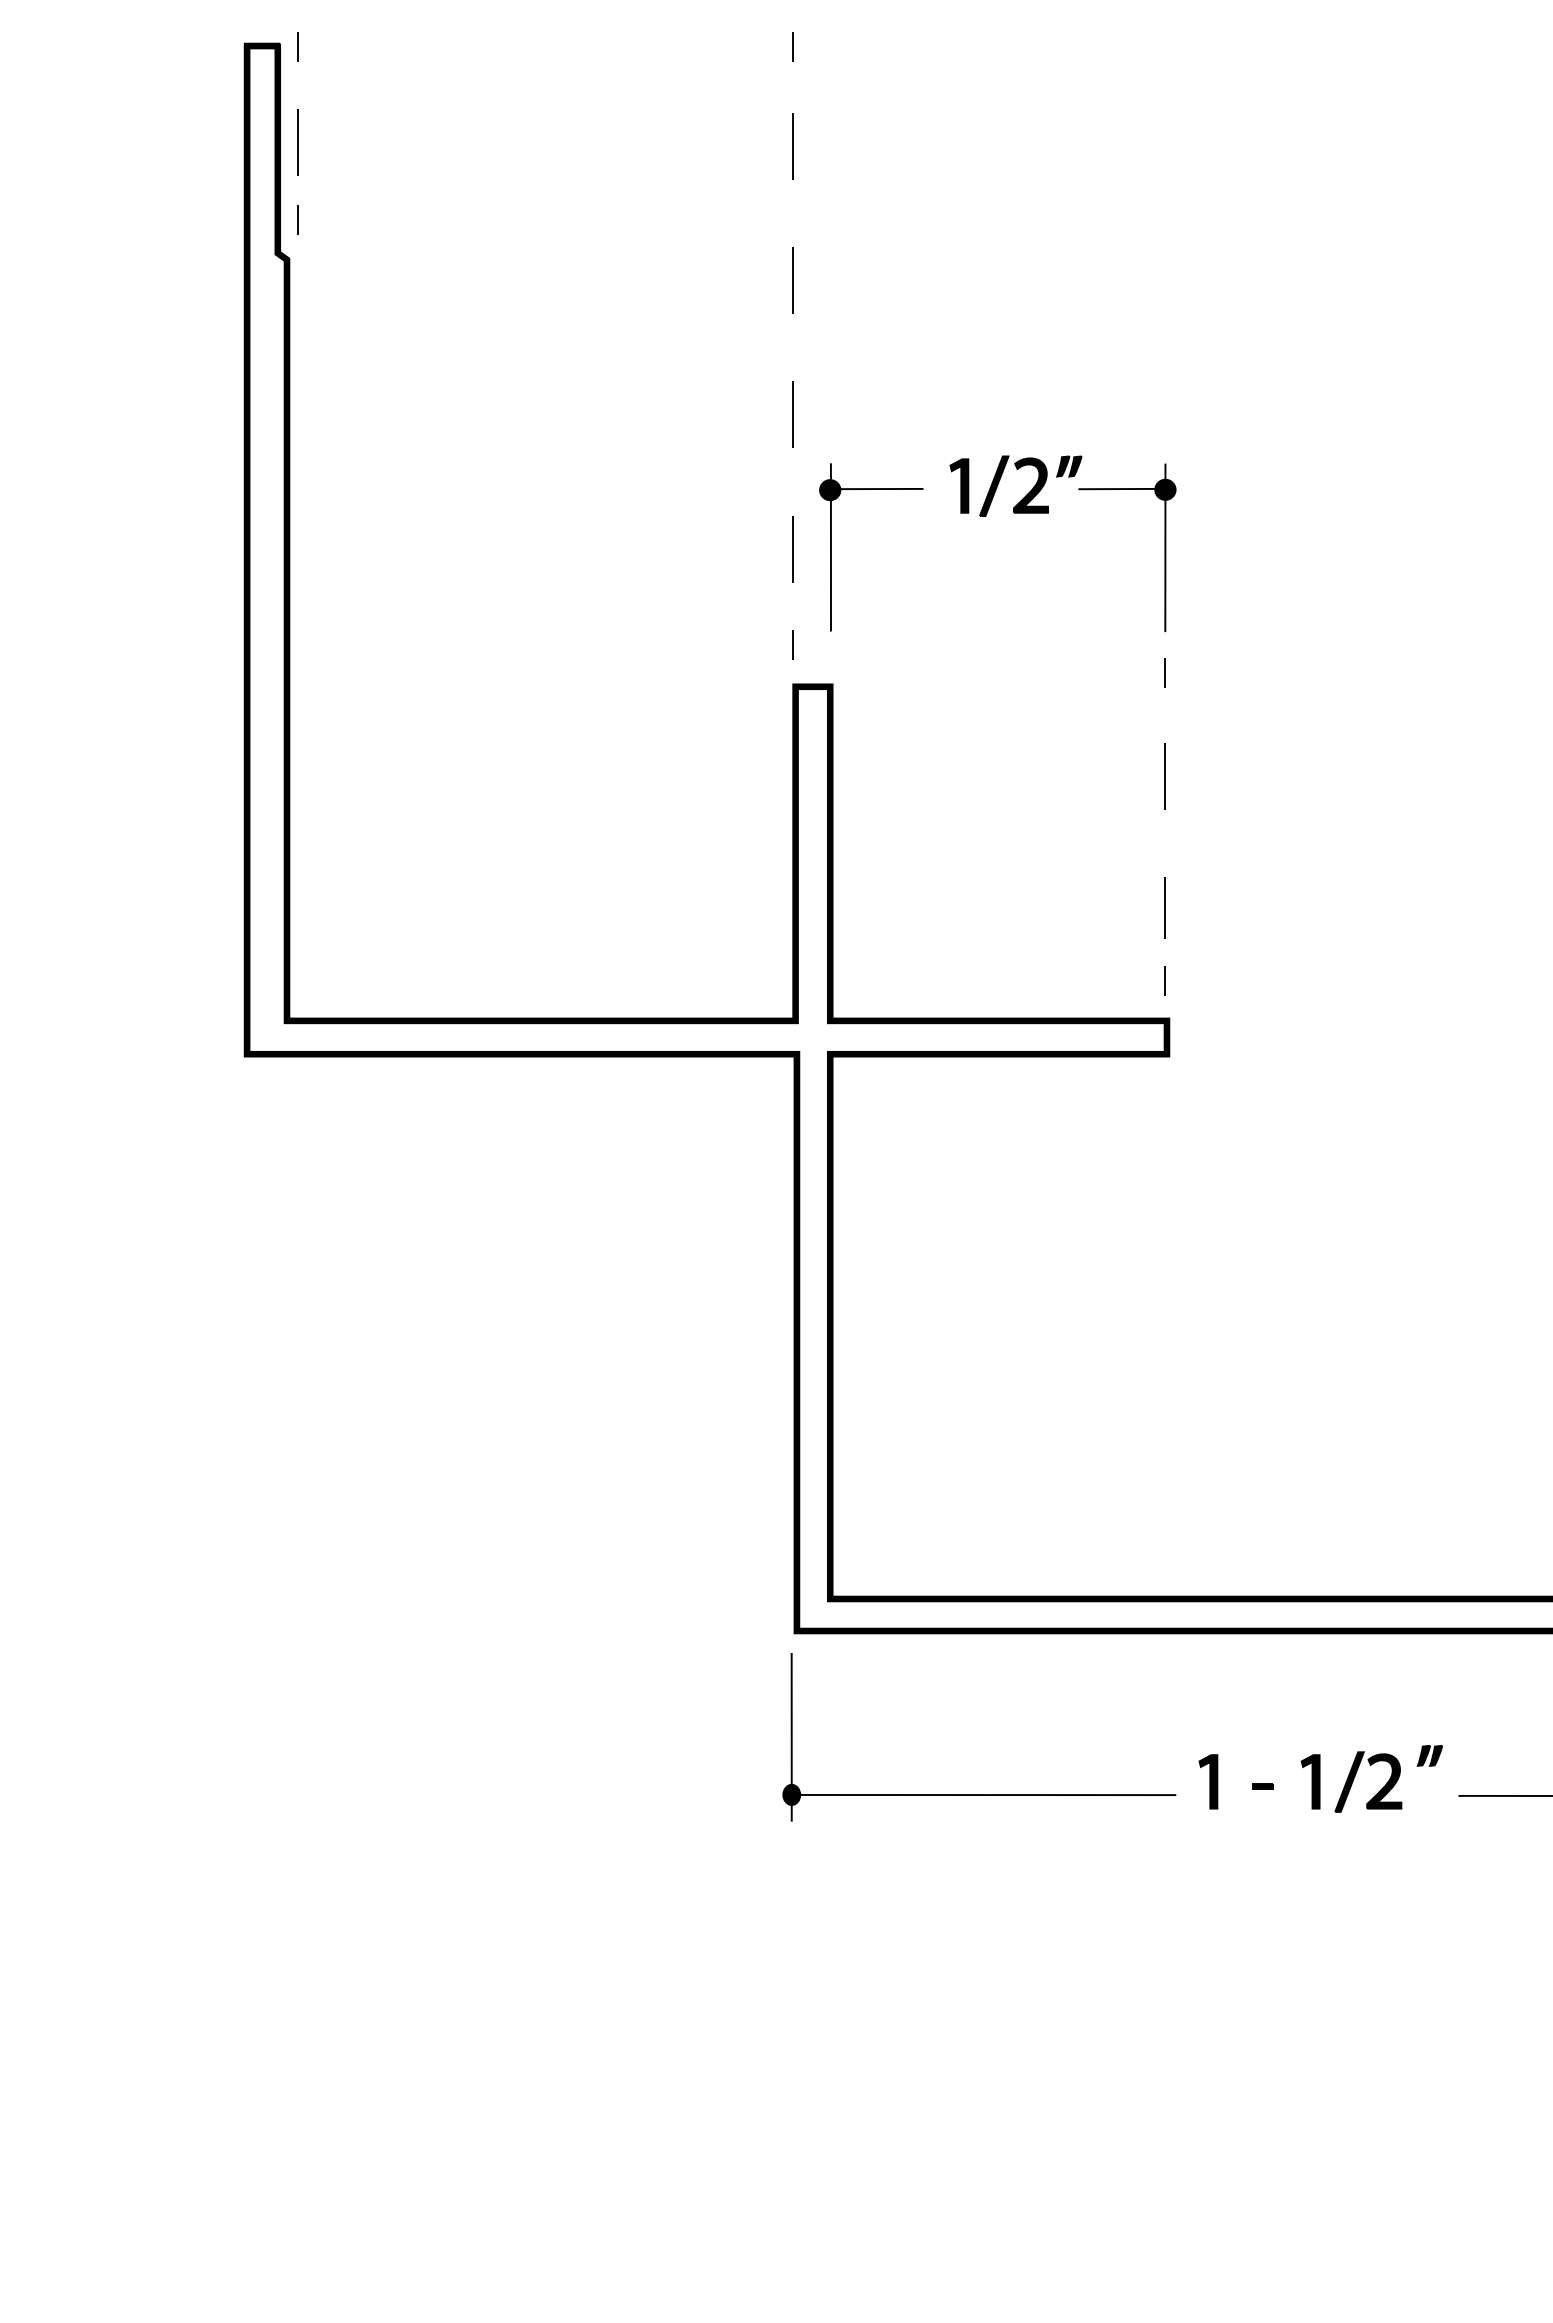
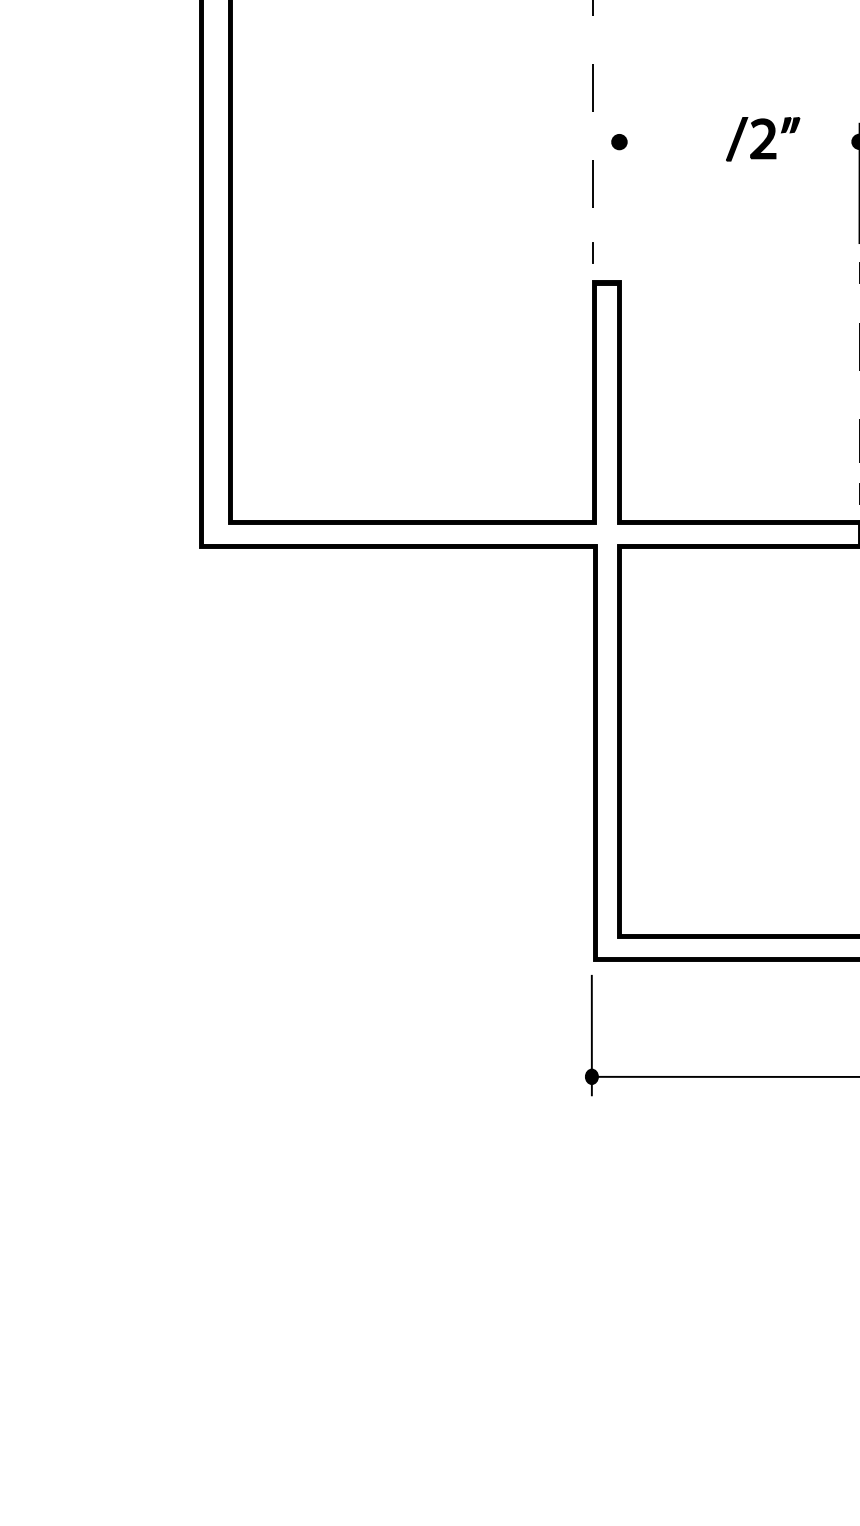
part: (959, 485) -> (712, 138), removed
line: (879, 488) -> (654, 140), removed
line: (1117, 488) -> (825, 140), removed
line: (830, 547) -> (619, 183), removed

